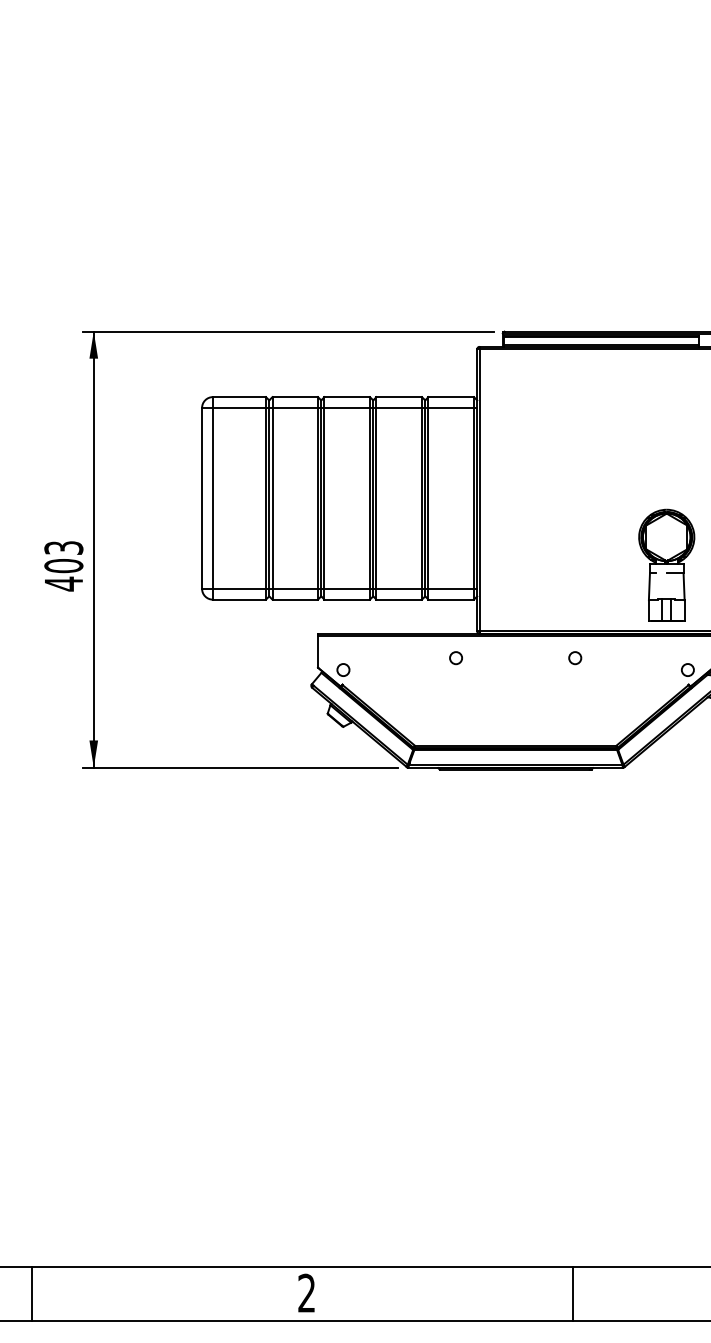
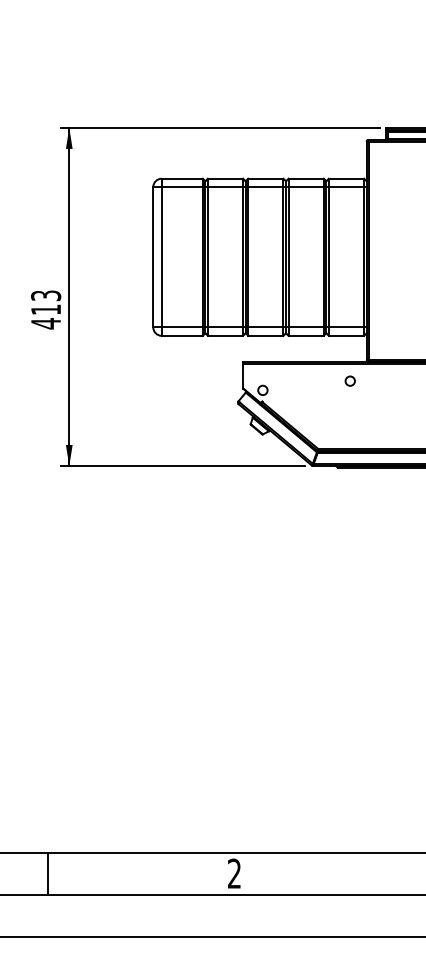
text: (63, 566) -> (45, 310), 403 -> 413
line: (31, 1293) -> (48, 873), moved

